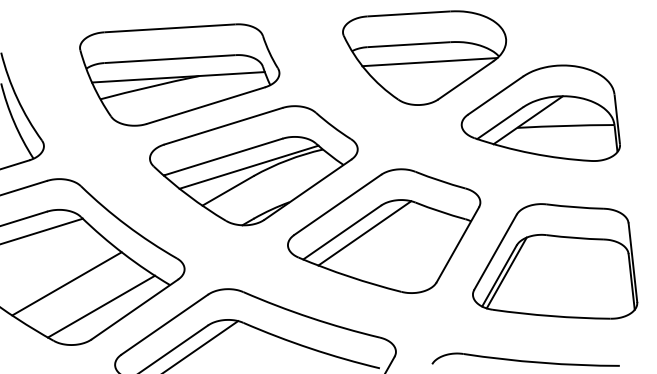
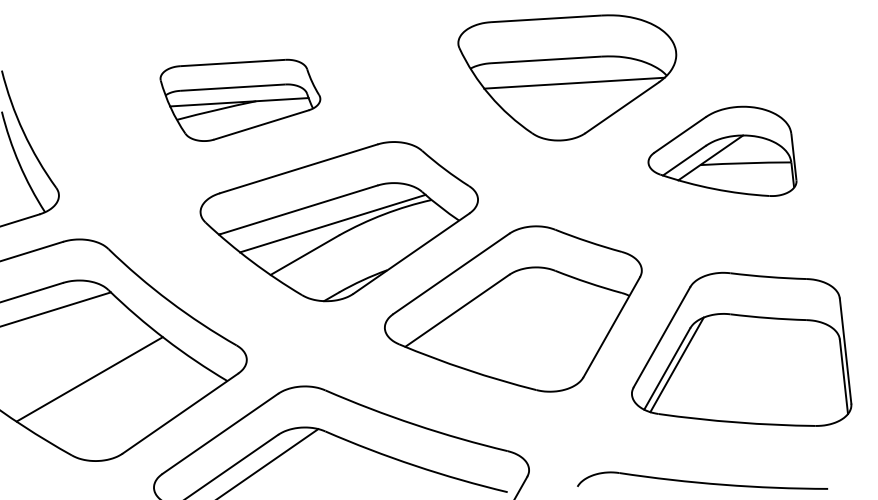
part: (179, 74) -> (239, 99), size x0.6
part: (540, 112) -> (722, 150), size x0.7
line: (364, 233) -> (487, 312), removed
line: (101, 306) -> (135, 409), removed

